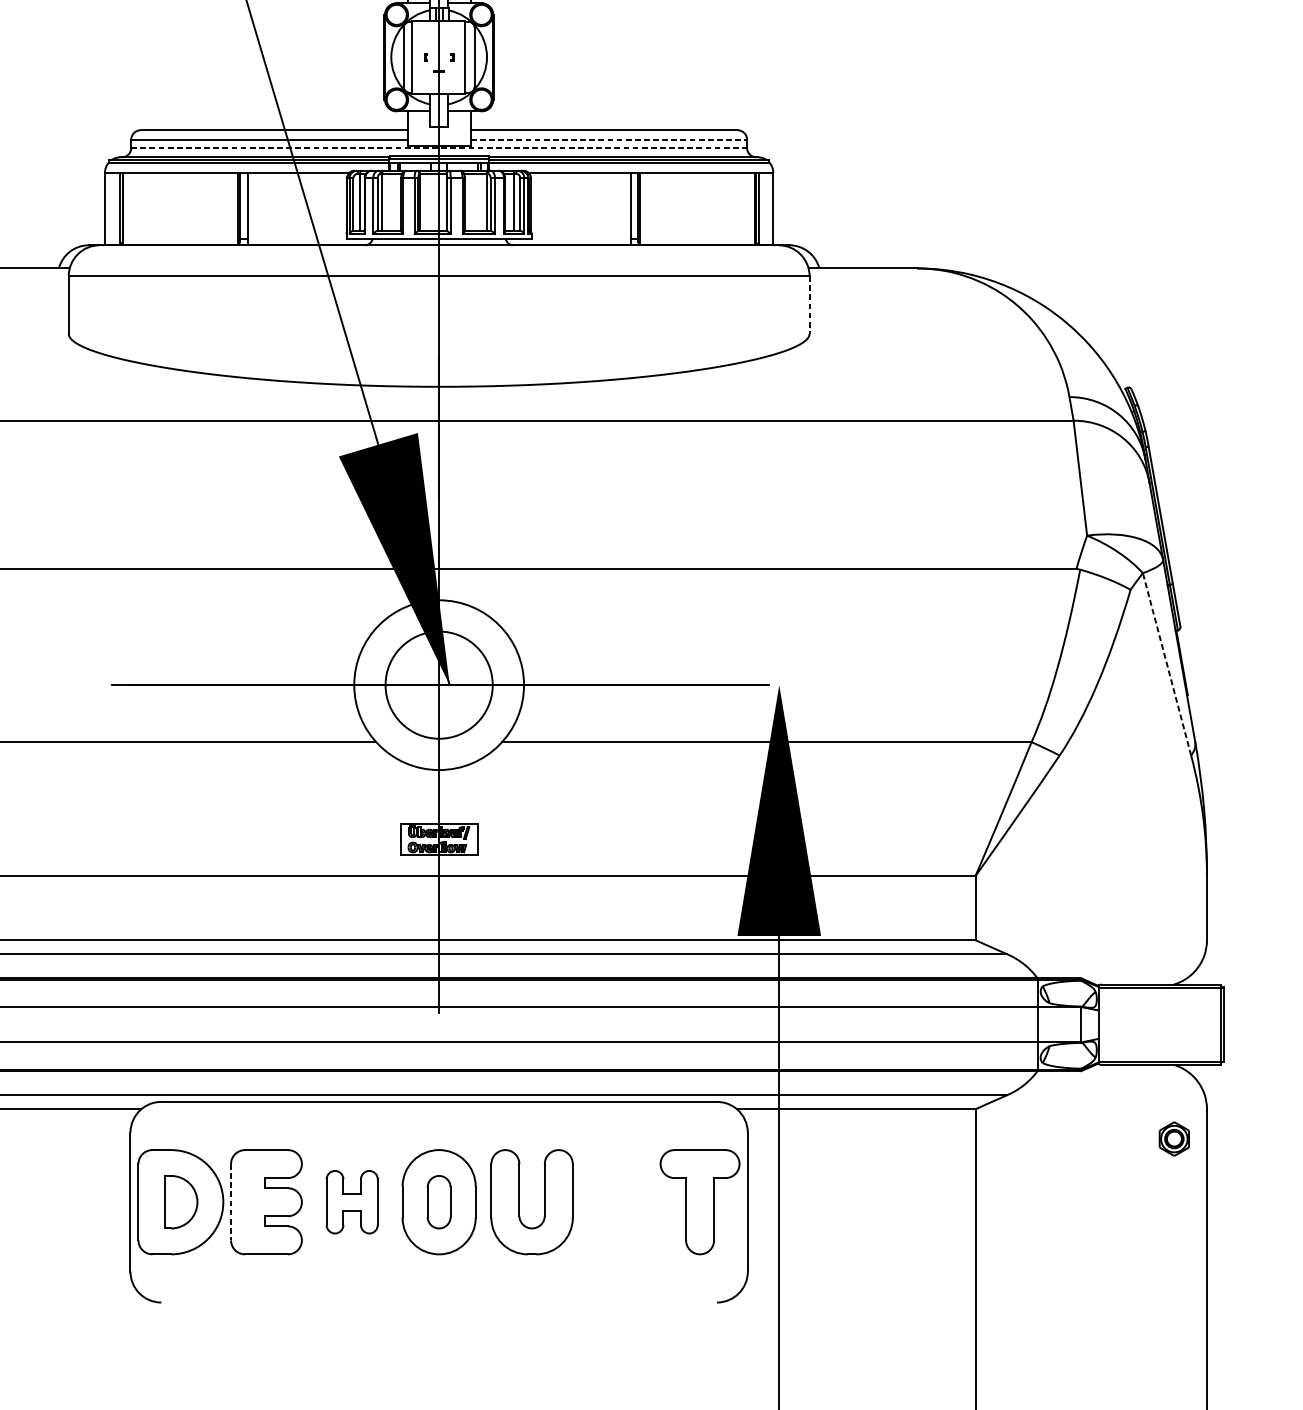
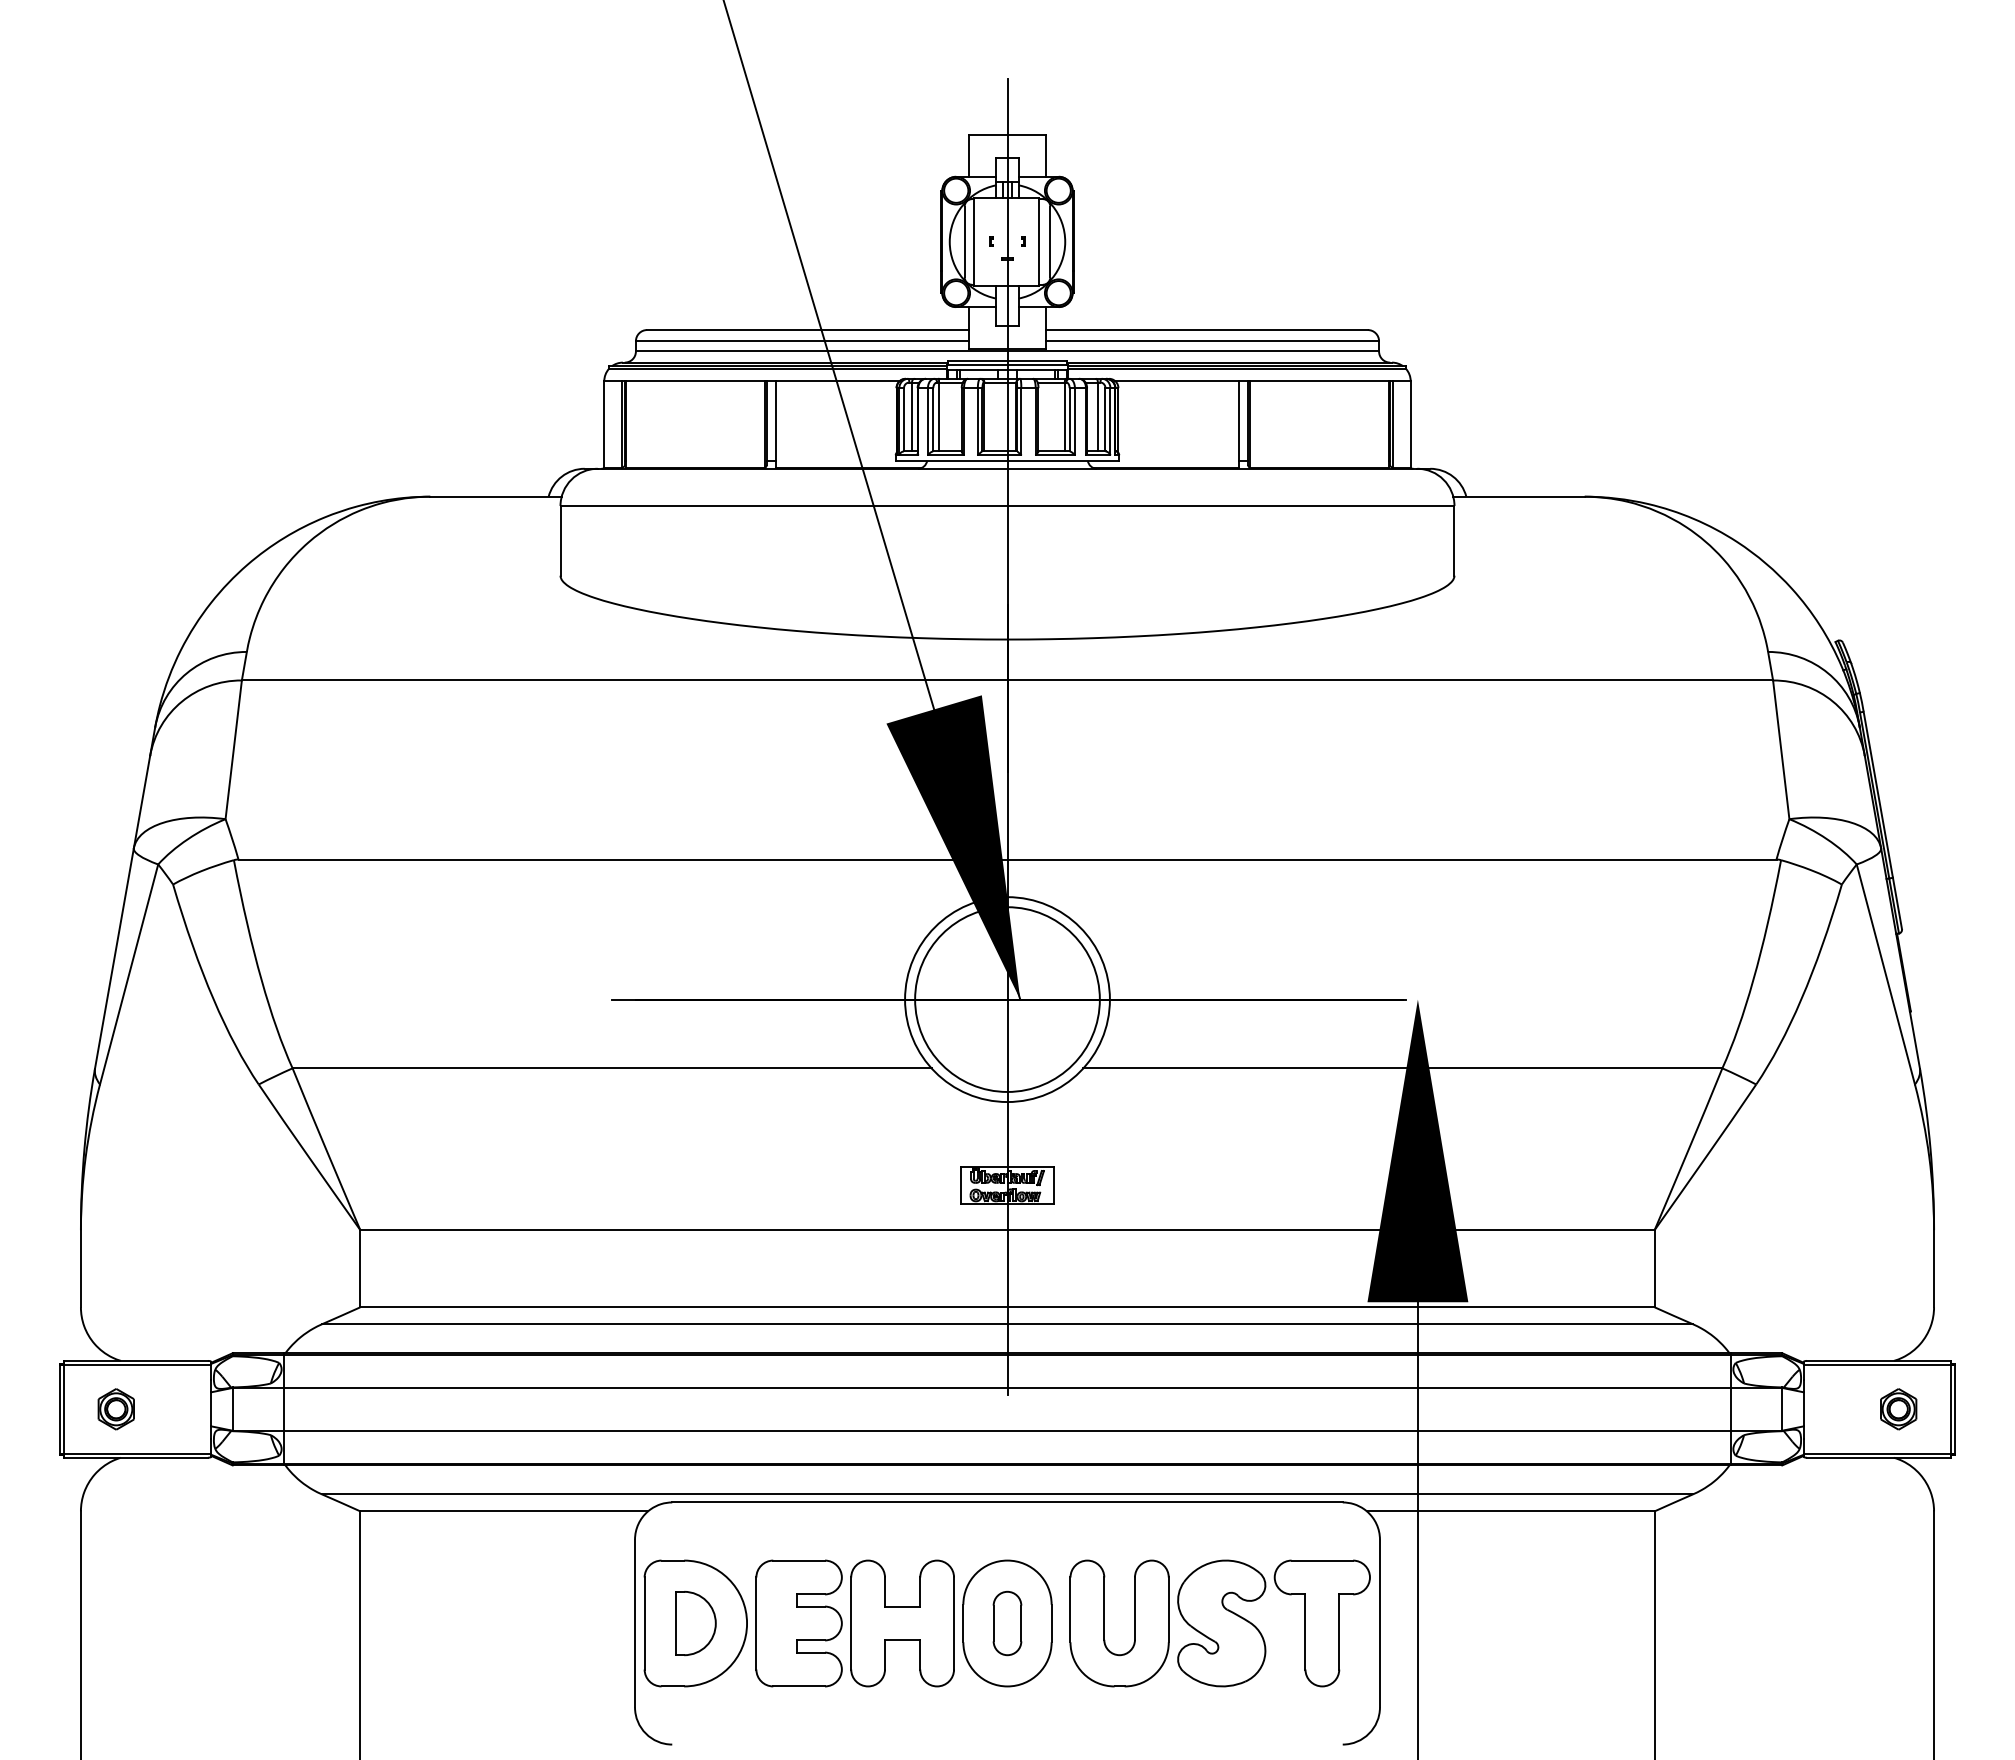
line: (609, 139) -> (1212, 341), dashed -> solid
line: (439, 148) -> (1007, 351), dashed -> solid
line: (809, 304) -> (1454, 540), dashed -> solid
line: (1166, 664) -> (1885, 974), dashed -> solid
circle: (439, 685) -> (1007, 999), size x1.43
part: (1174, 1139) -> (1898, 1409), moved
part: (352, 1202) -> (902, 1623), size x1.67
part: (616, 1202) -> (1221, 1623), added
line: (231, 1203) -> (756, 1624), dashed -> solid

